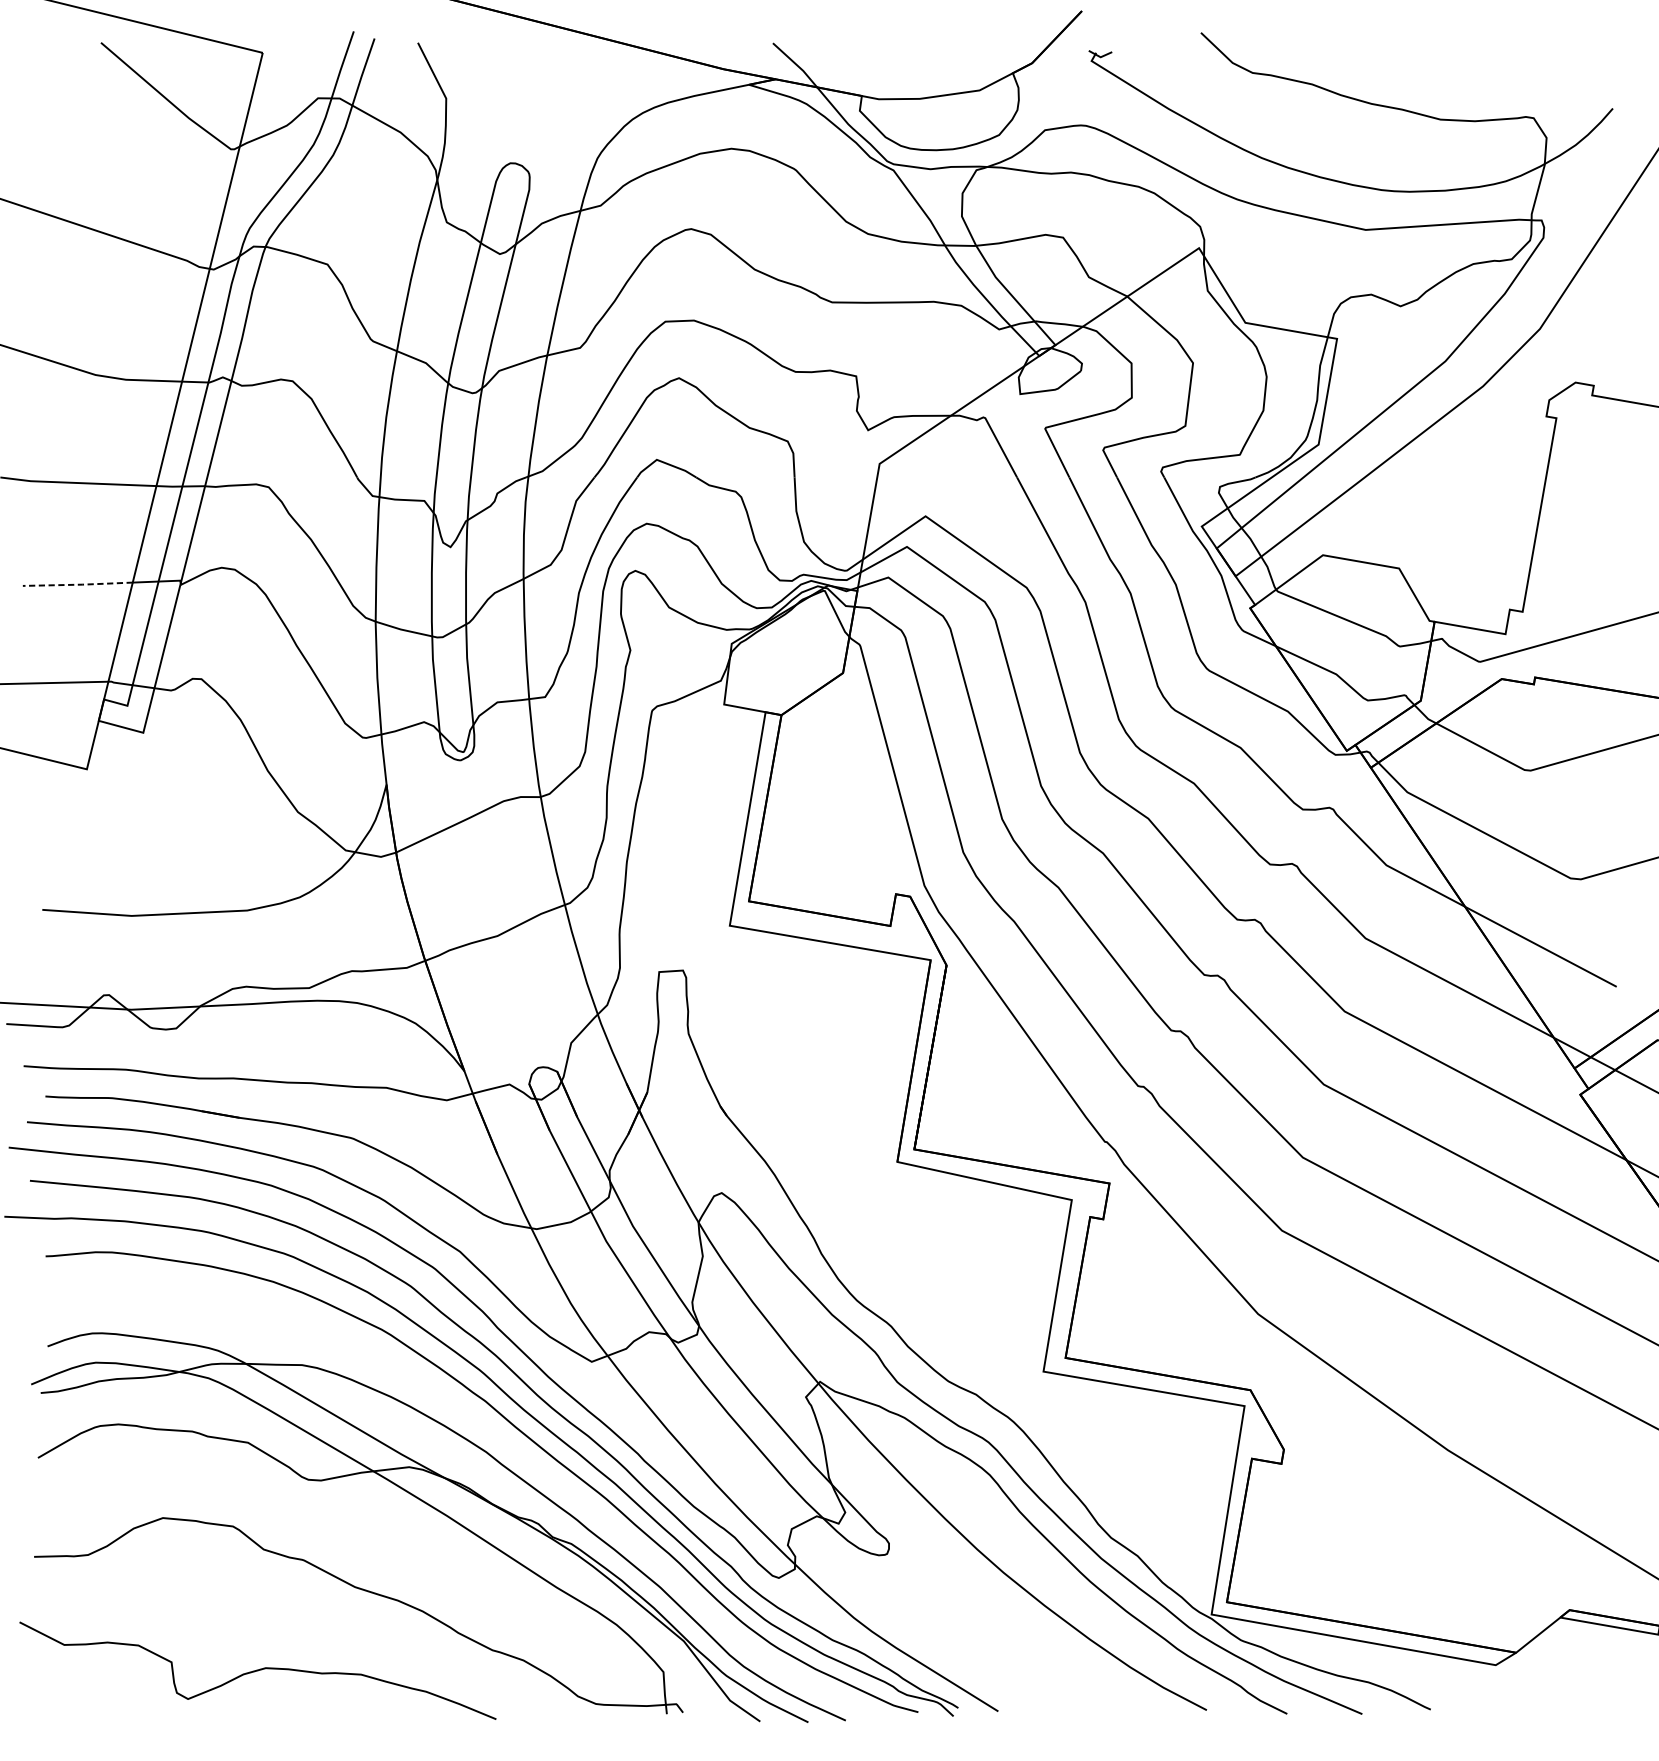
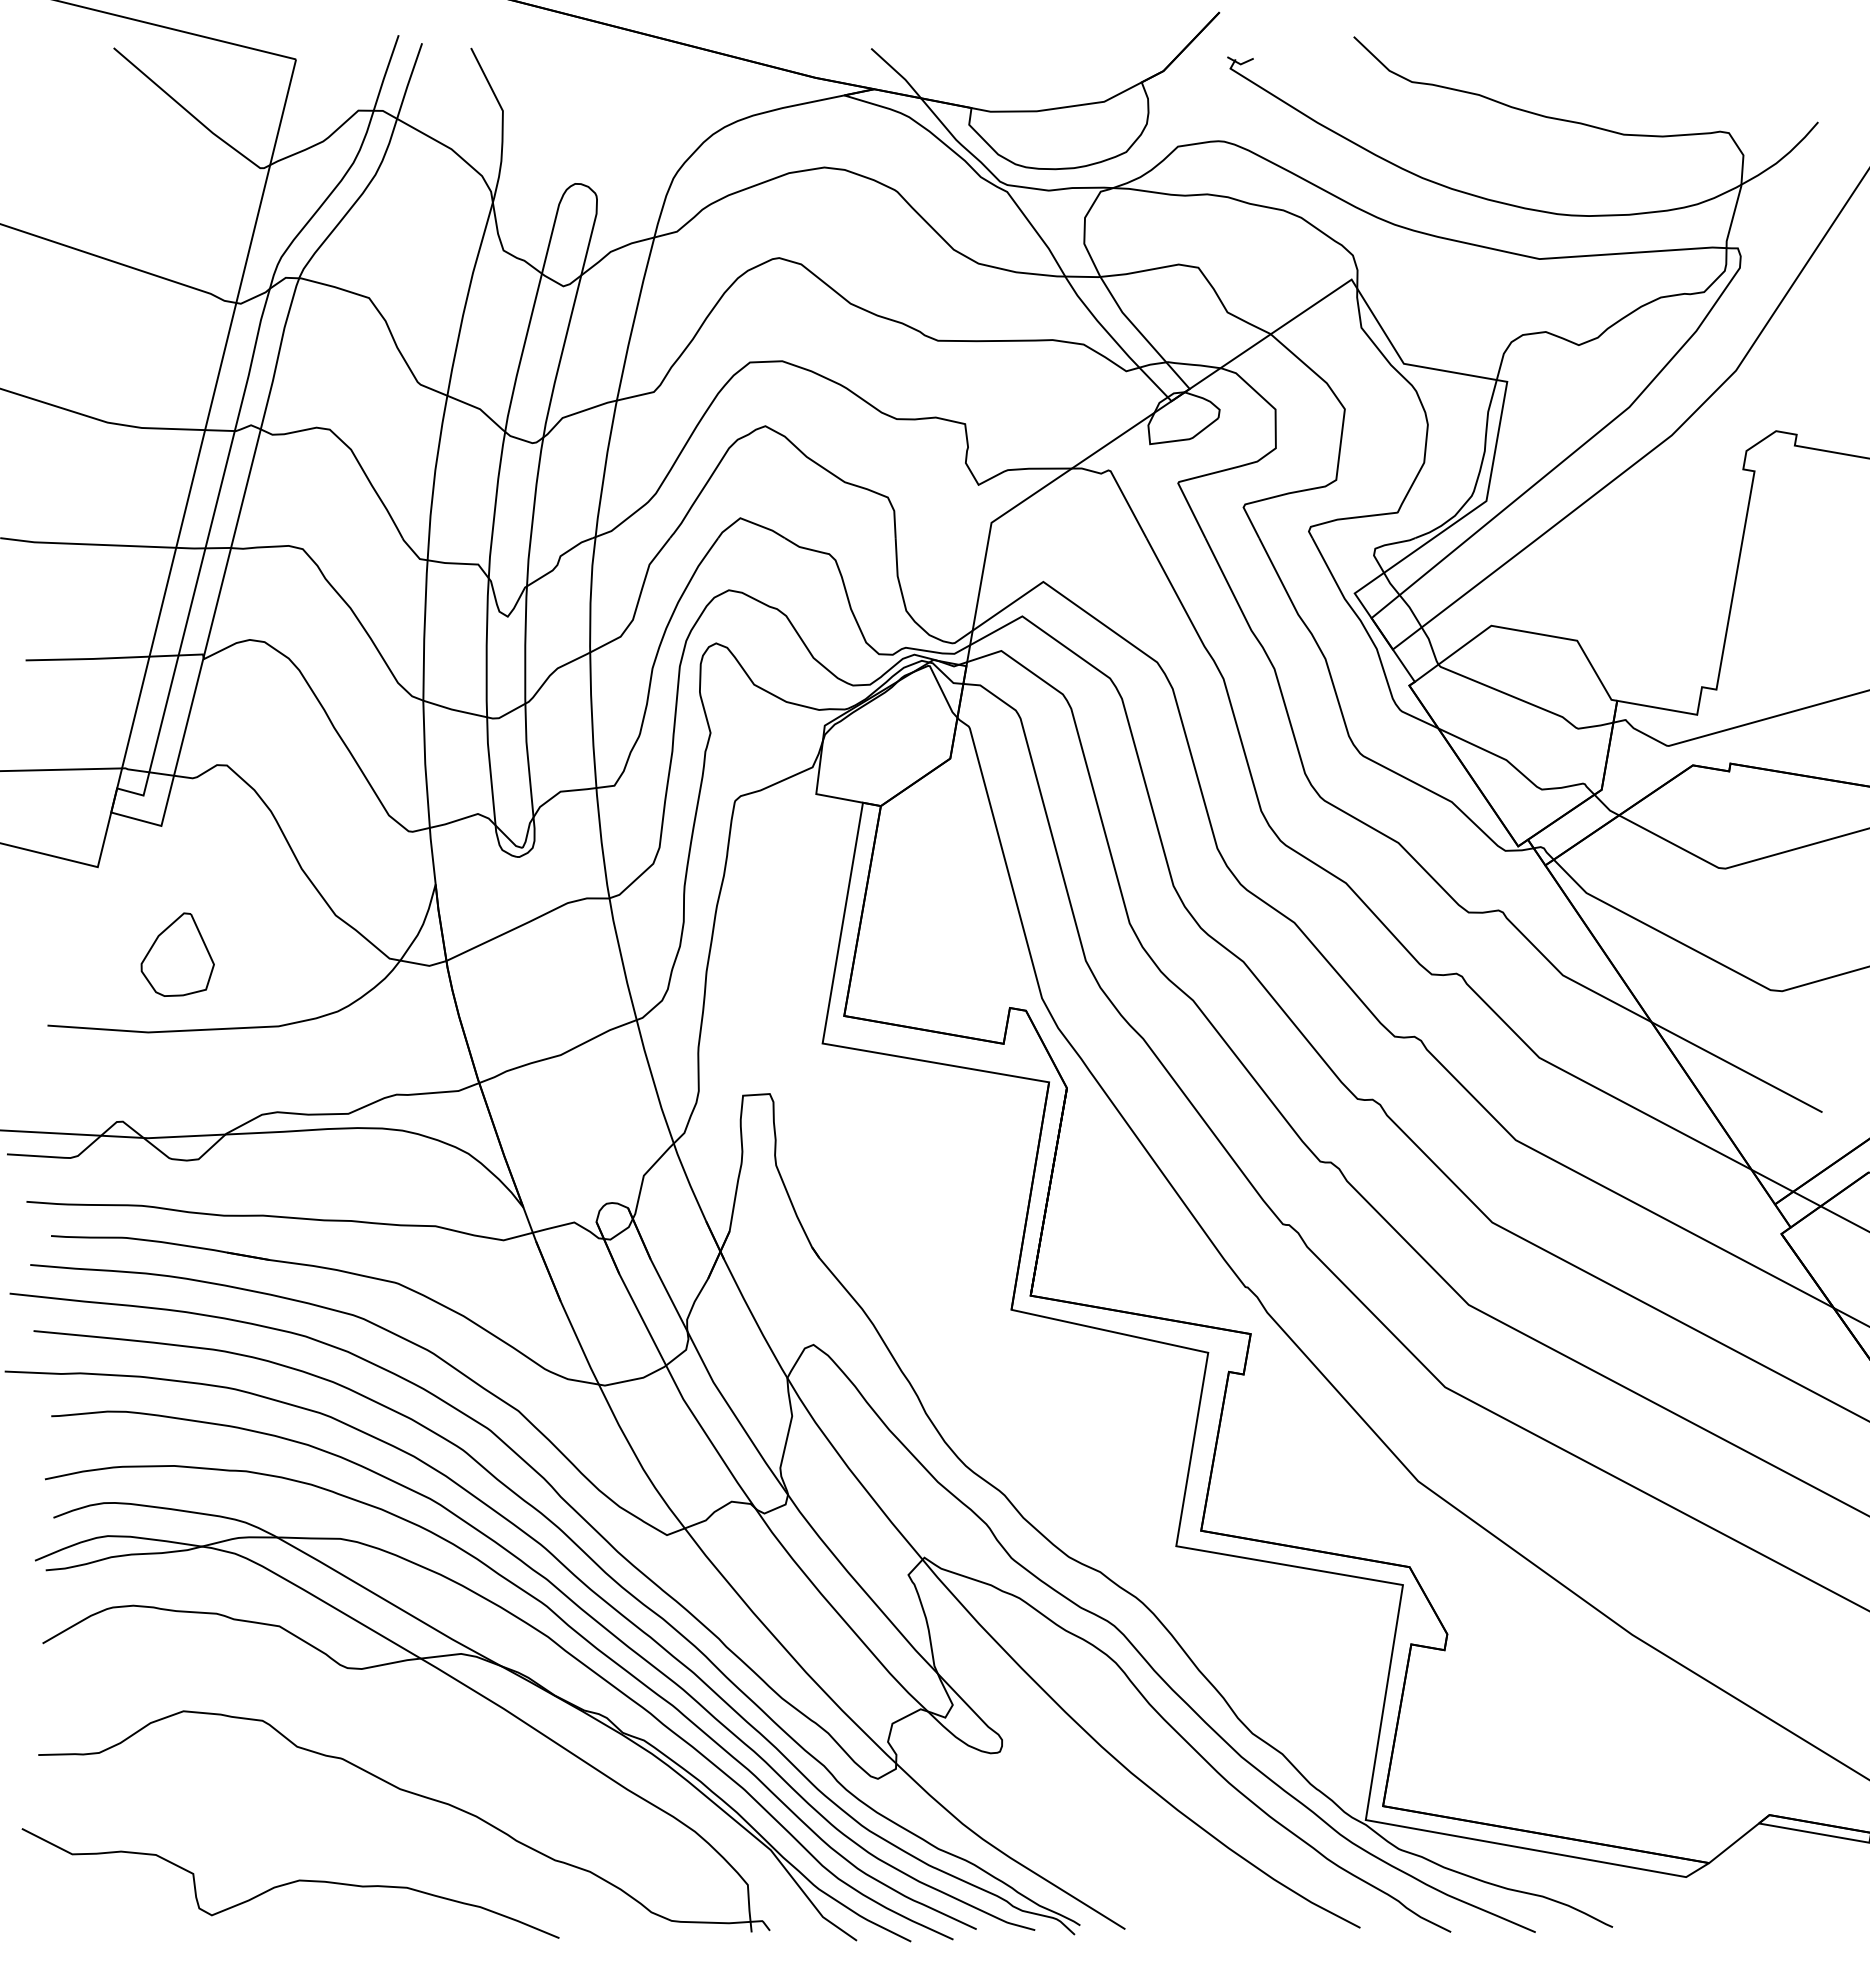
line: (78, 585) -> (88, 659), dashed -> solid
part: (157, 846) -> (177, 954), added
curve: (502, 1441) -> (566, 1625), added

